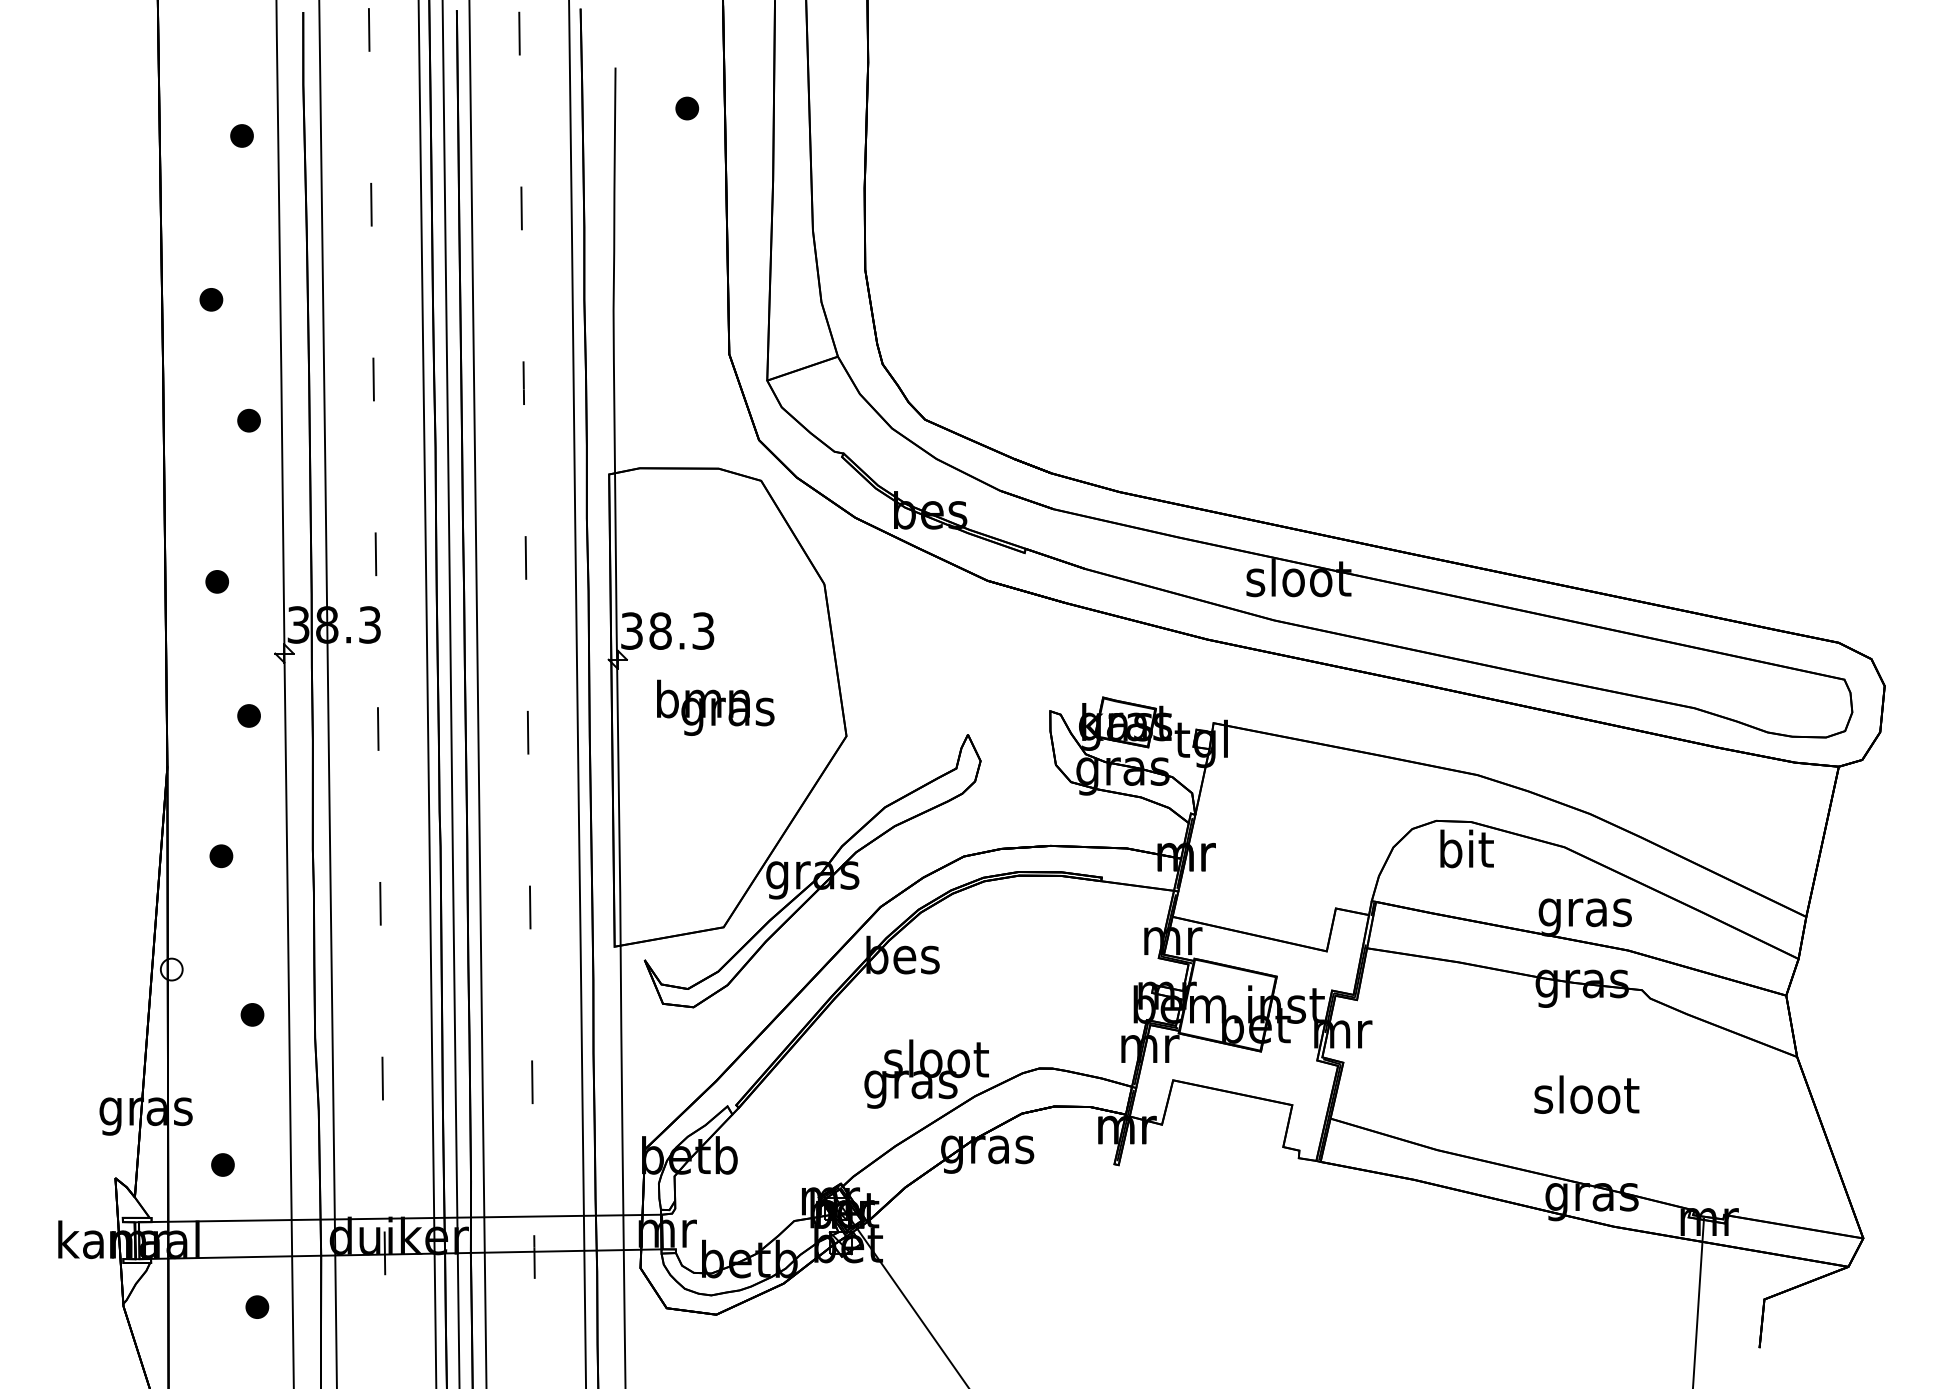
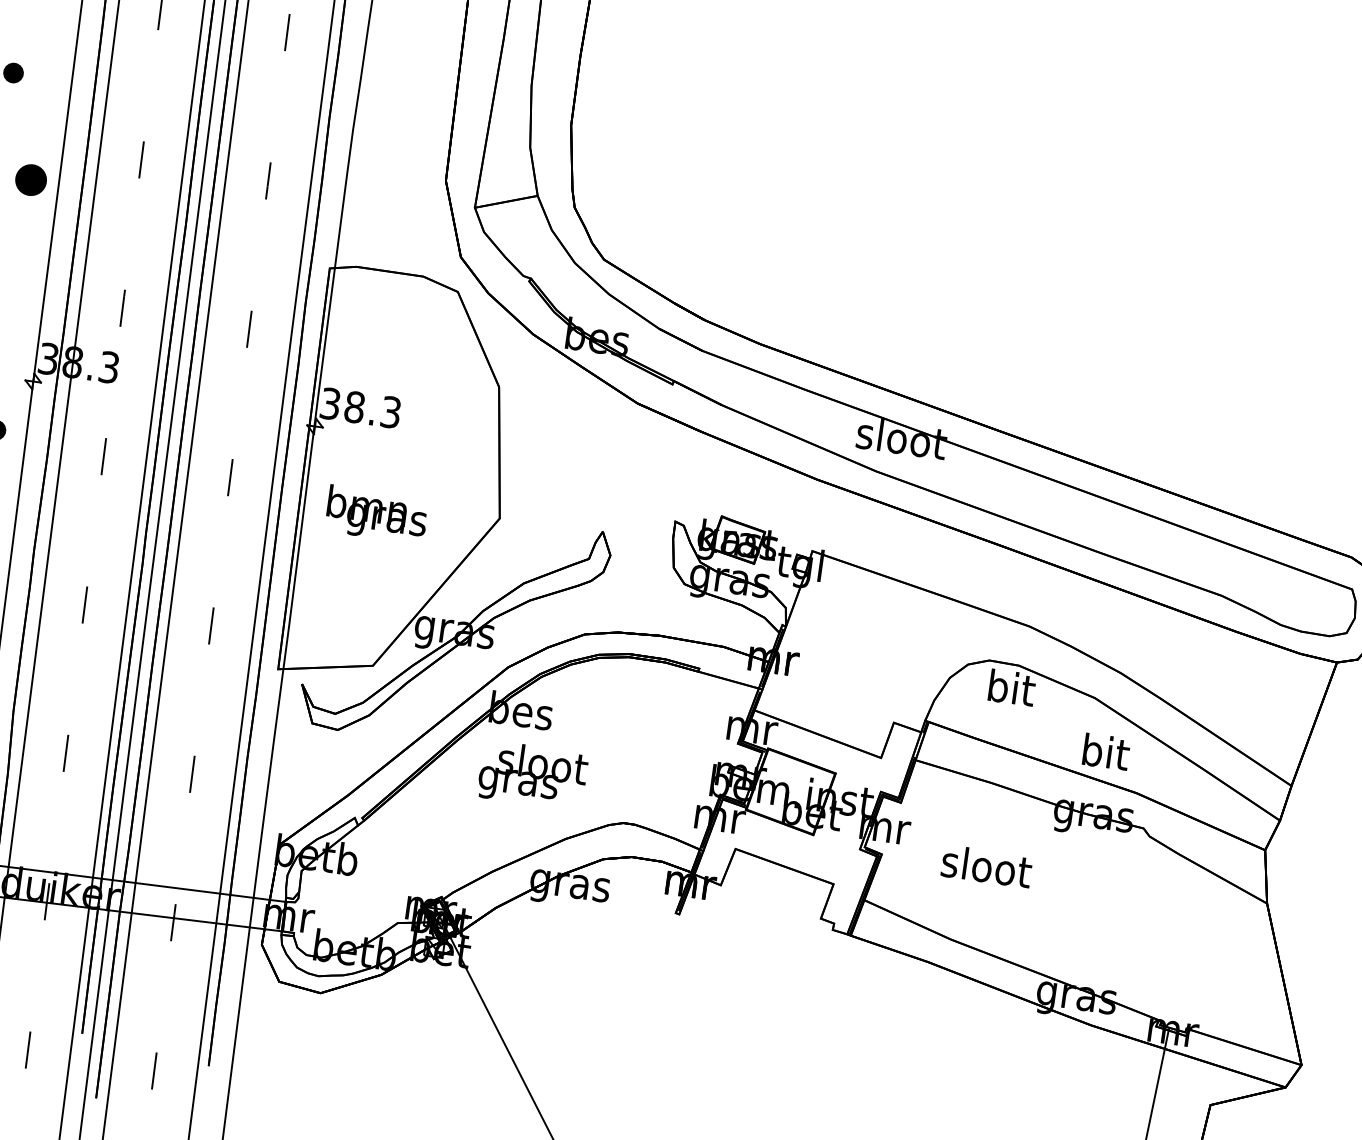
part: (248, 420) -> (30, 179), size x1.6
text: (715, 707) -> (376, 514), moved
text: (1584, 912) -> (1104, 755), gras -> bit
text: (926, 1073) -> (532, 774), moved
text: (1586, 1094) -> (986, 866), moved

